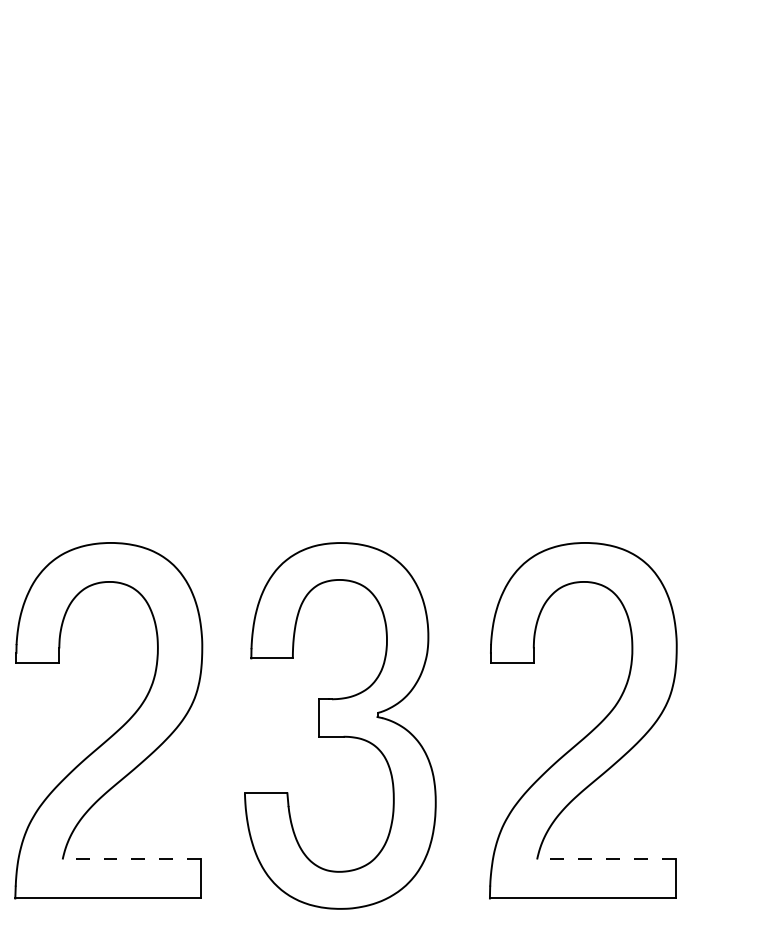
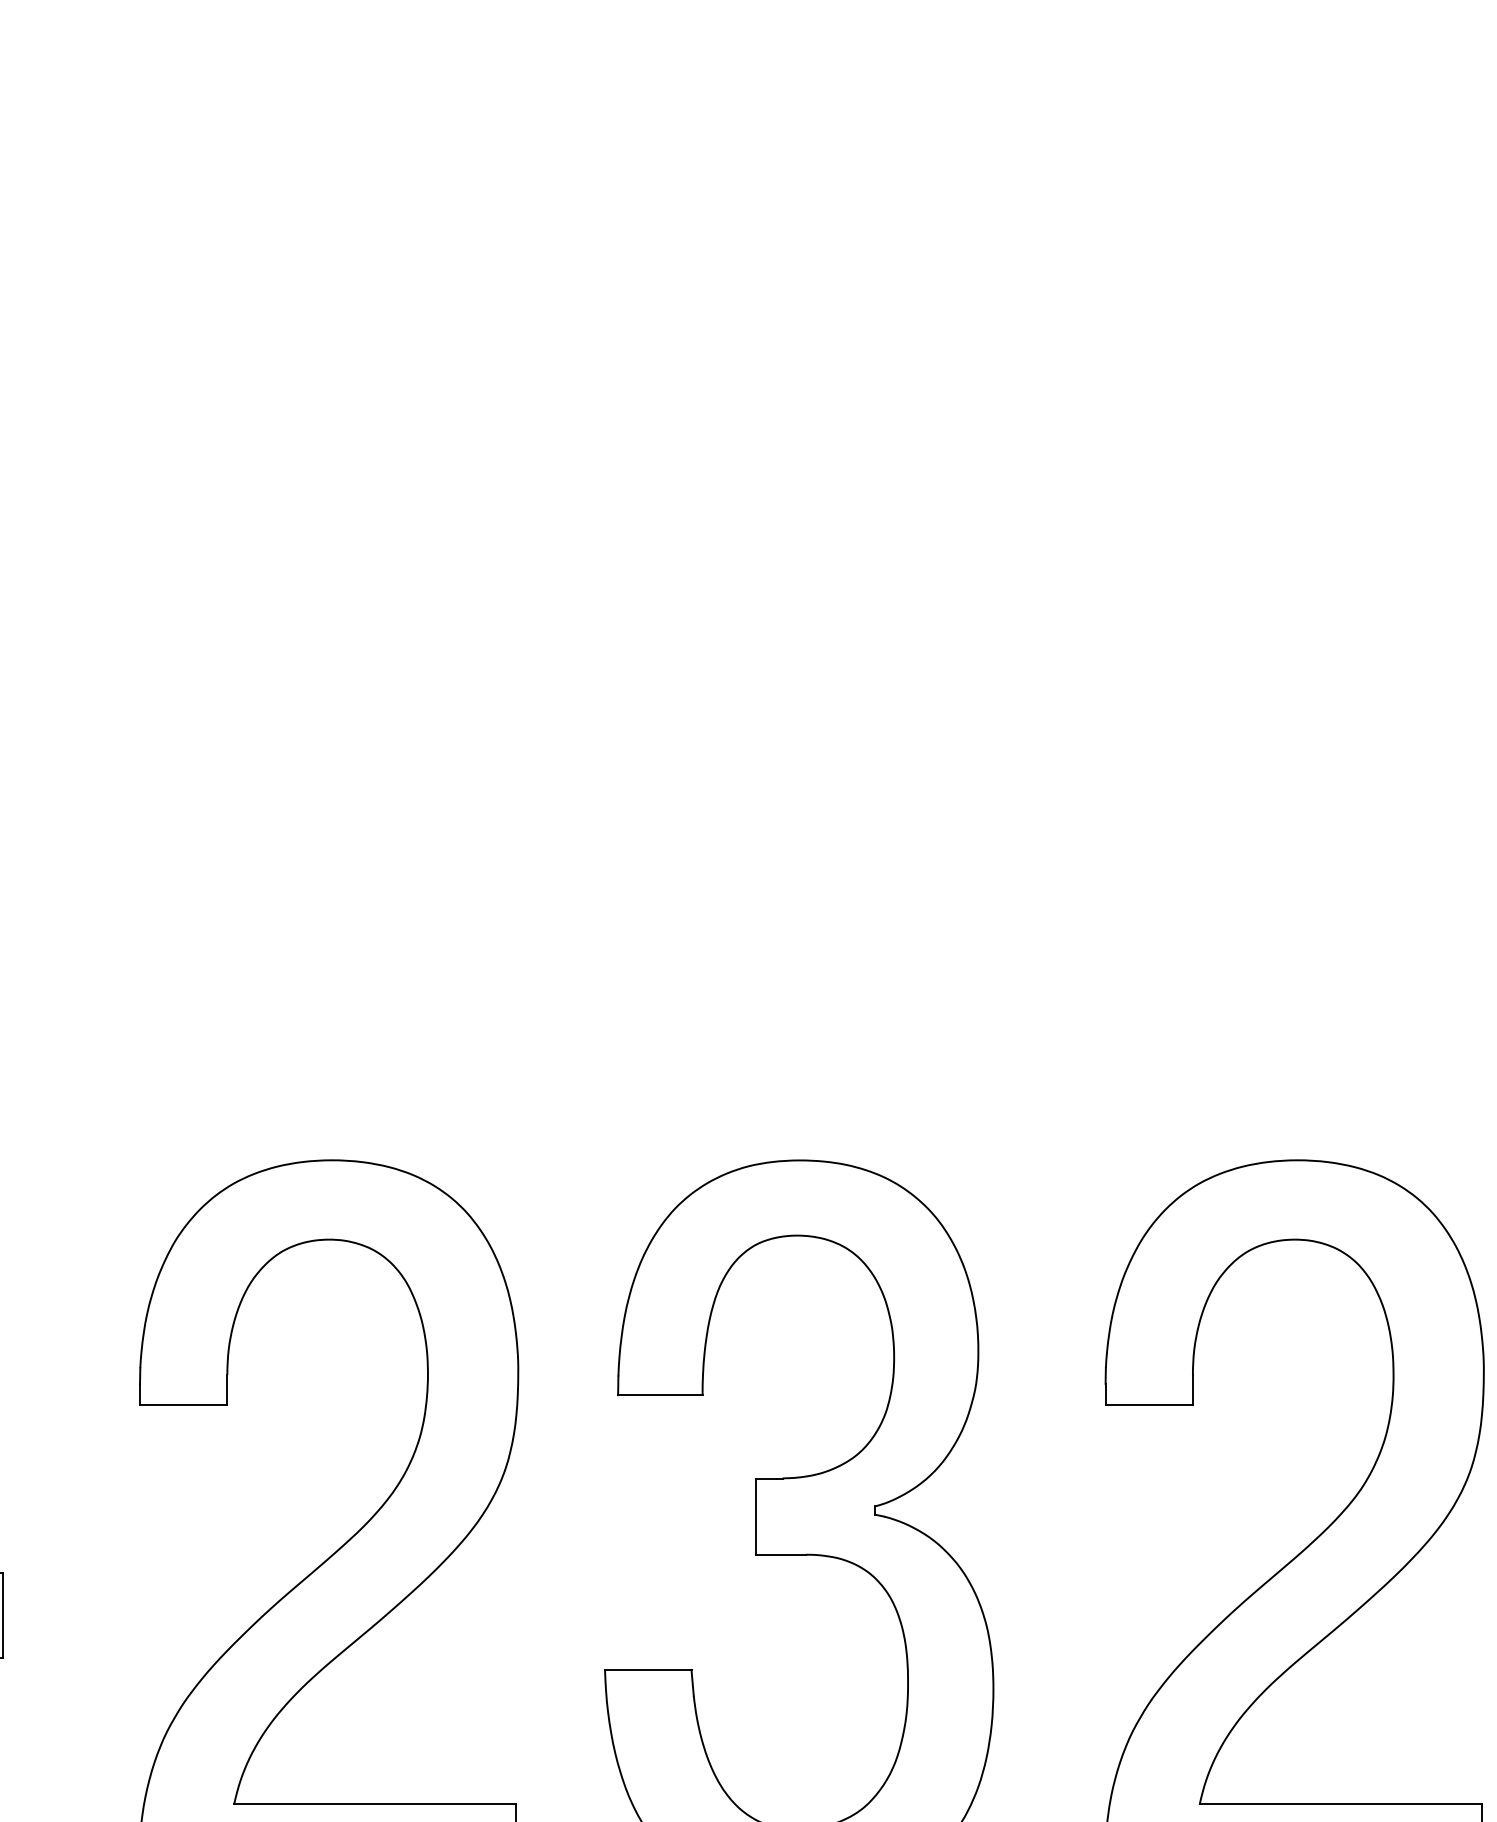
line: (131, 859) -> (374, 1804), dashed -> solid
line: (605, 859) -> (1338, 1804), dashed -> solid

